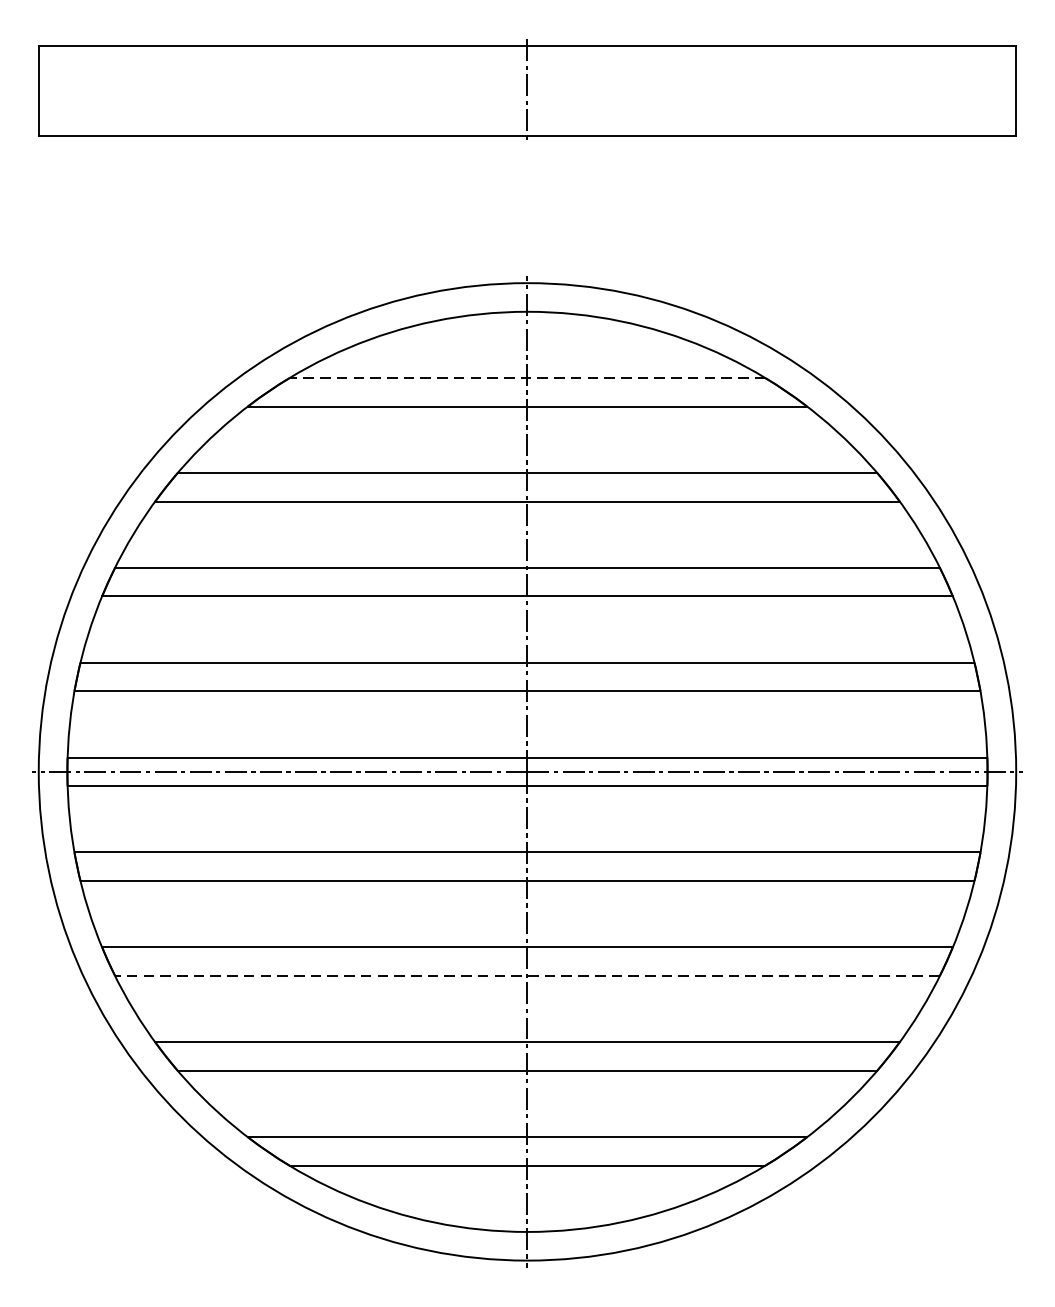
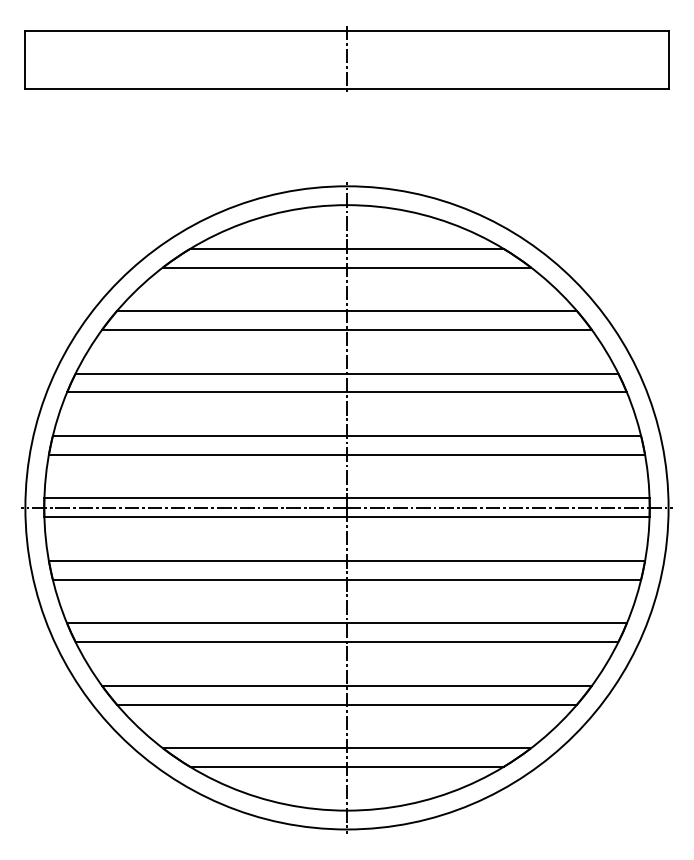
line: (526, 377) -> (346, 248), dashed -> solid
line: (526, 976) -> (346, 642), dashed -> solid

